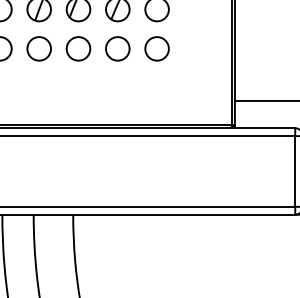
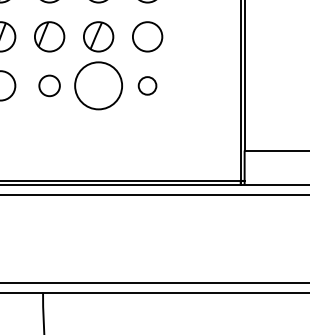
circle: (78, 48) -> (49, 85), size x0.7
circle: (117, 48) -> (98, 85), size x1.6
circle: (156, 48) -> (146, 85), size x0.6

